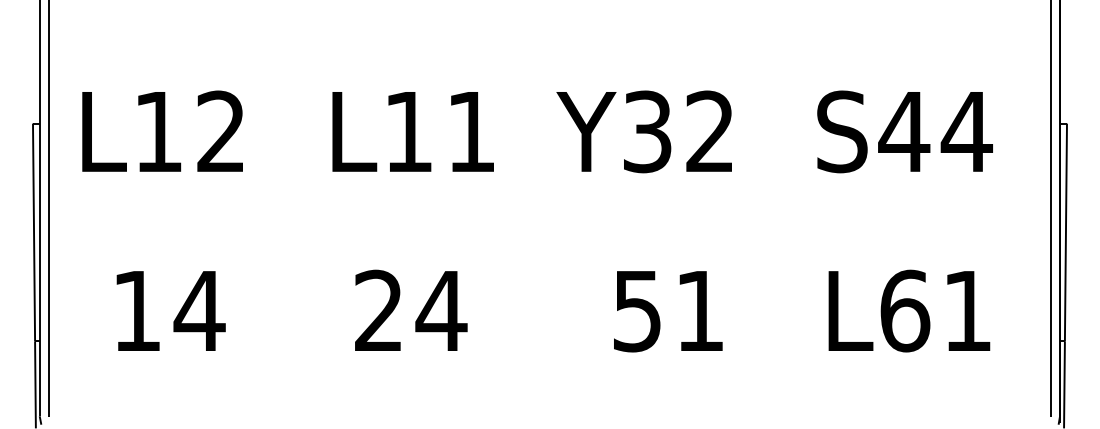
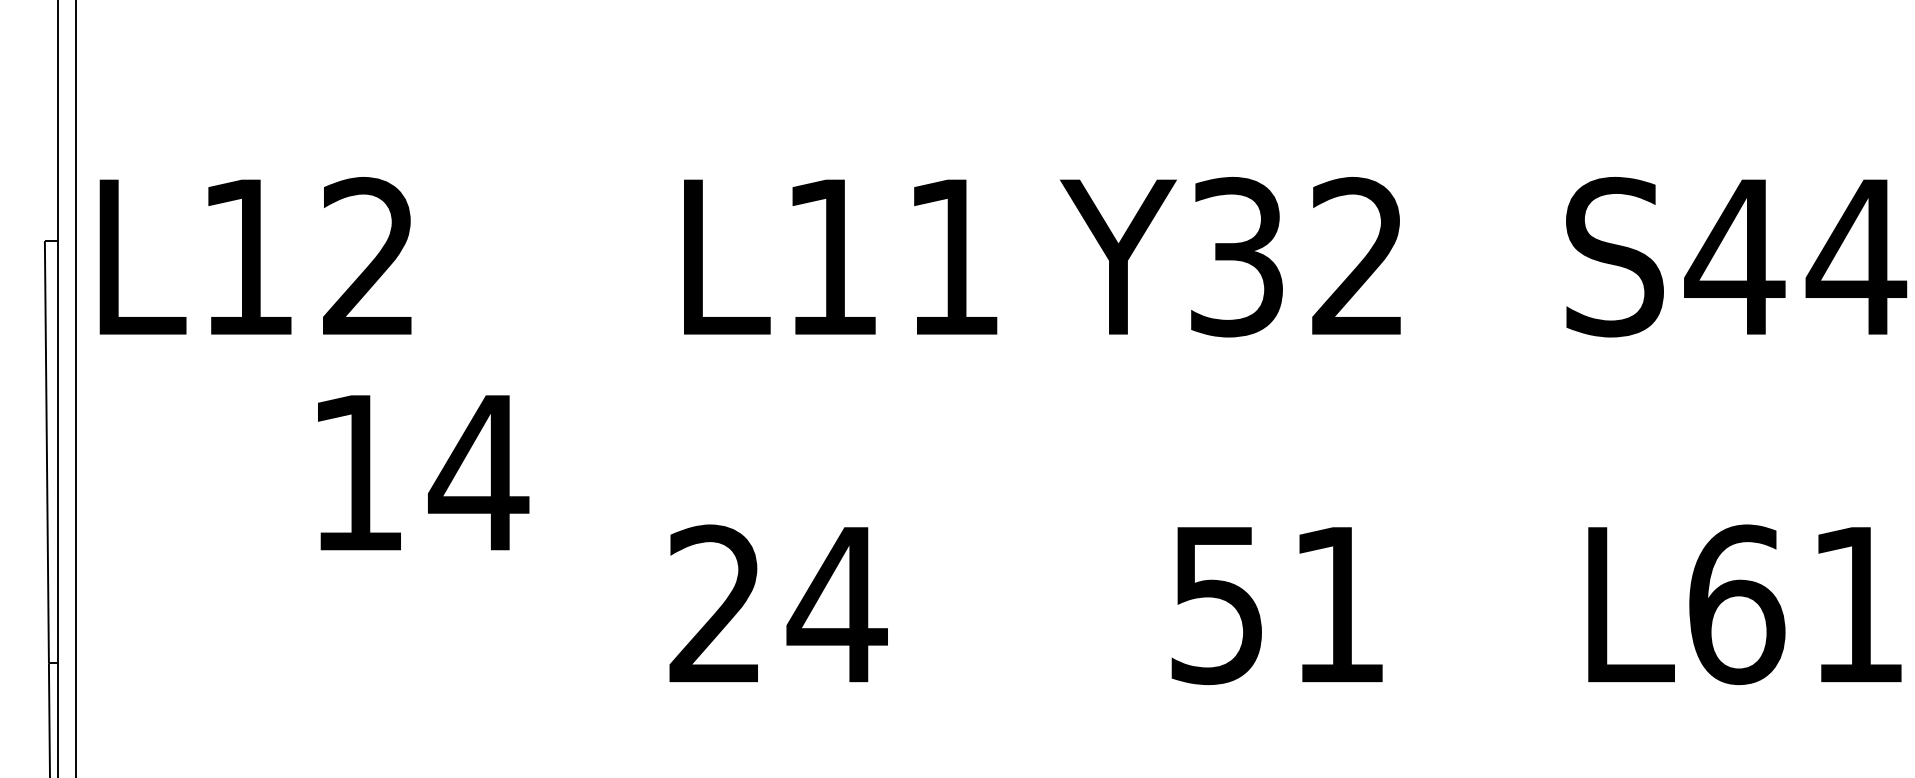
text: (162, 130) -> (255, 254), moved
text: (412, 131) -> (839, 256), moved
text: (170, 310) -> (422, 471), moved

